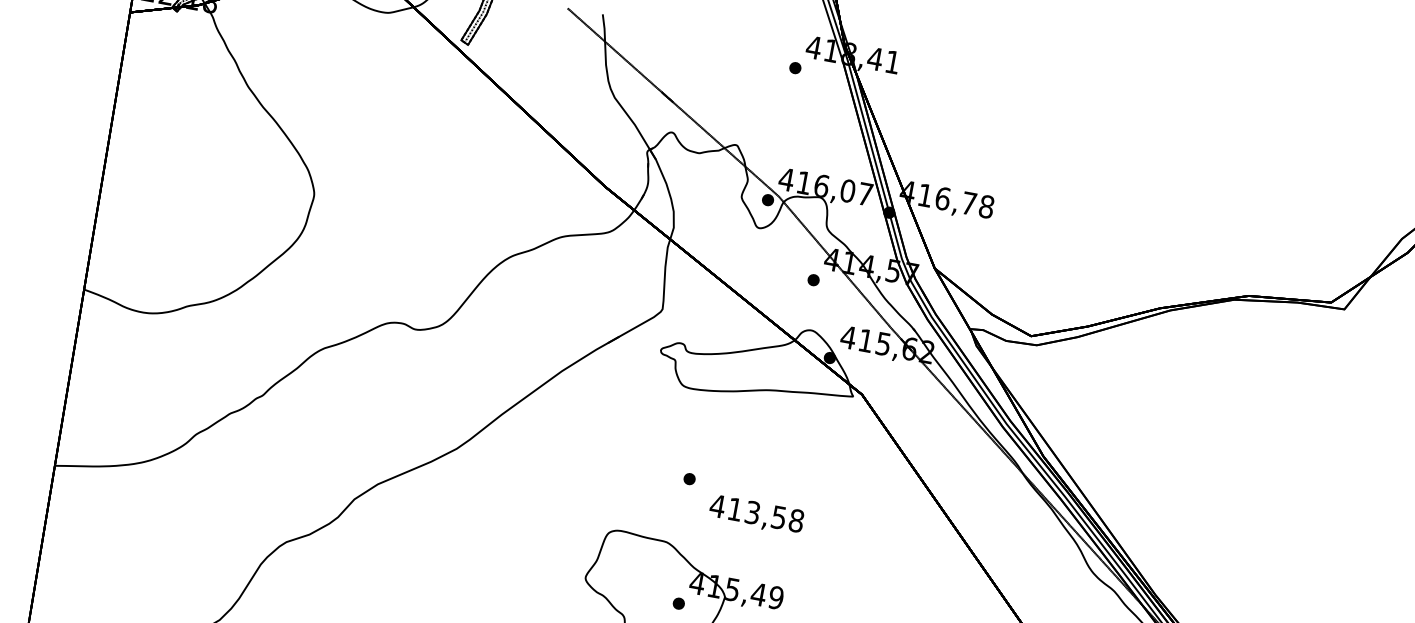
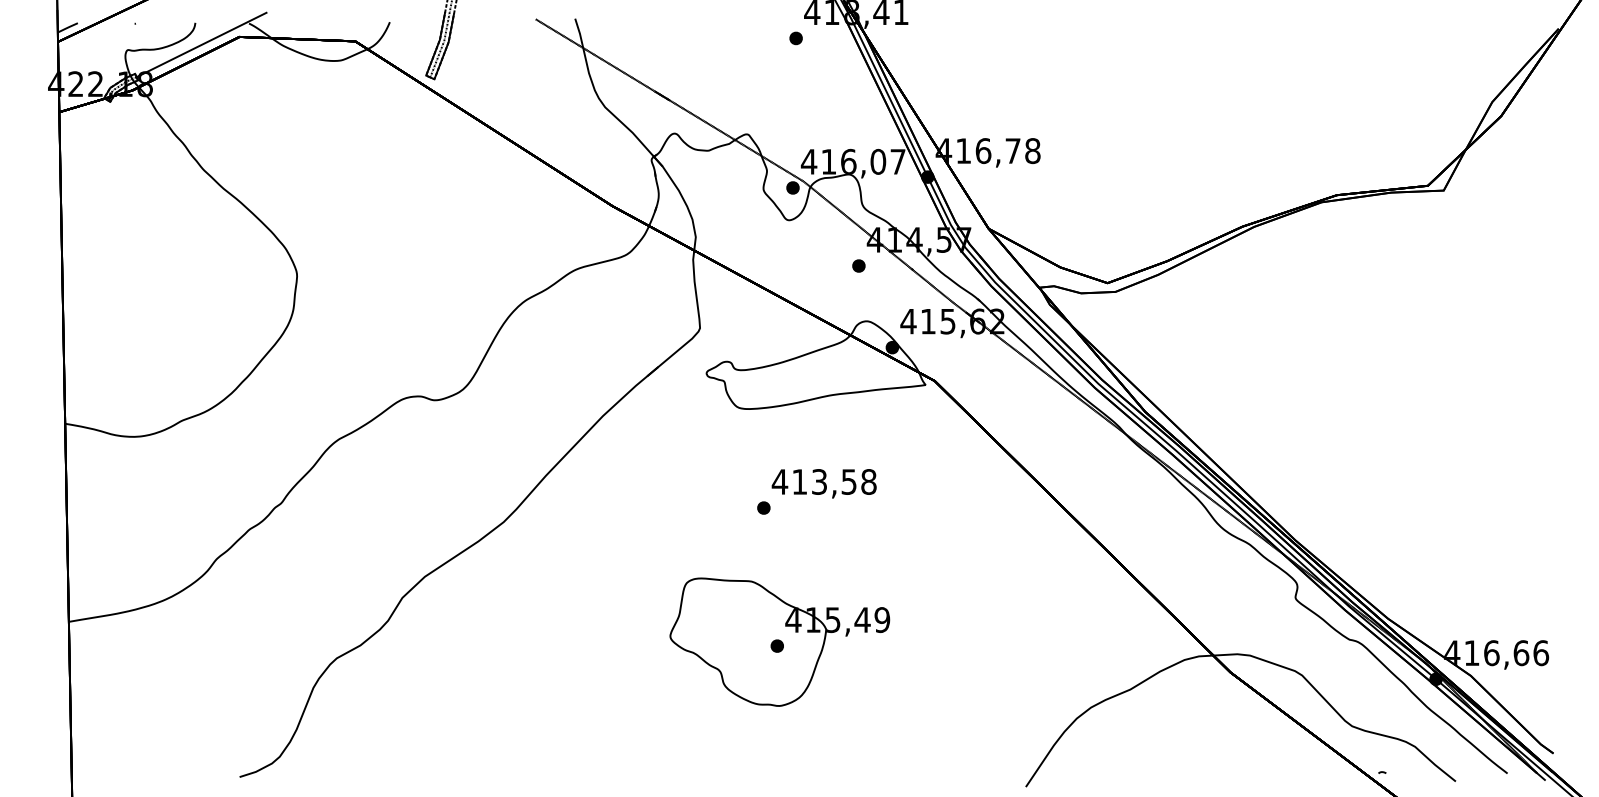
text: (756, 514) -> (823, 483), moved

